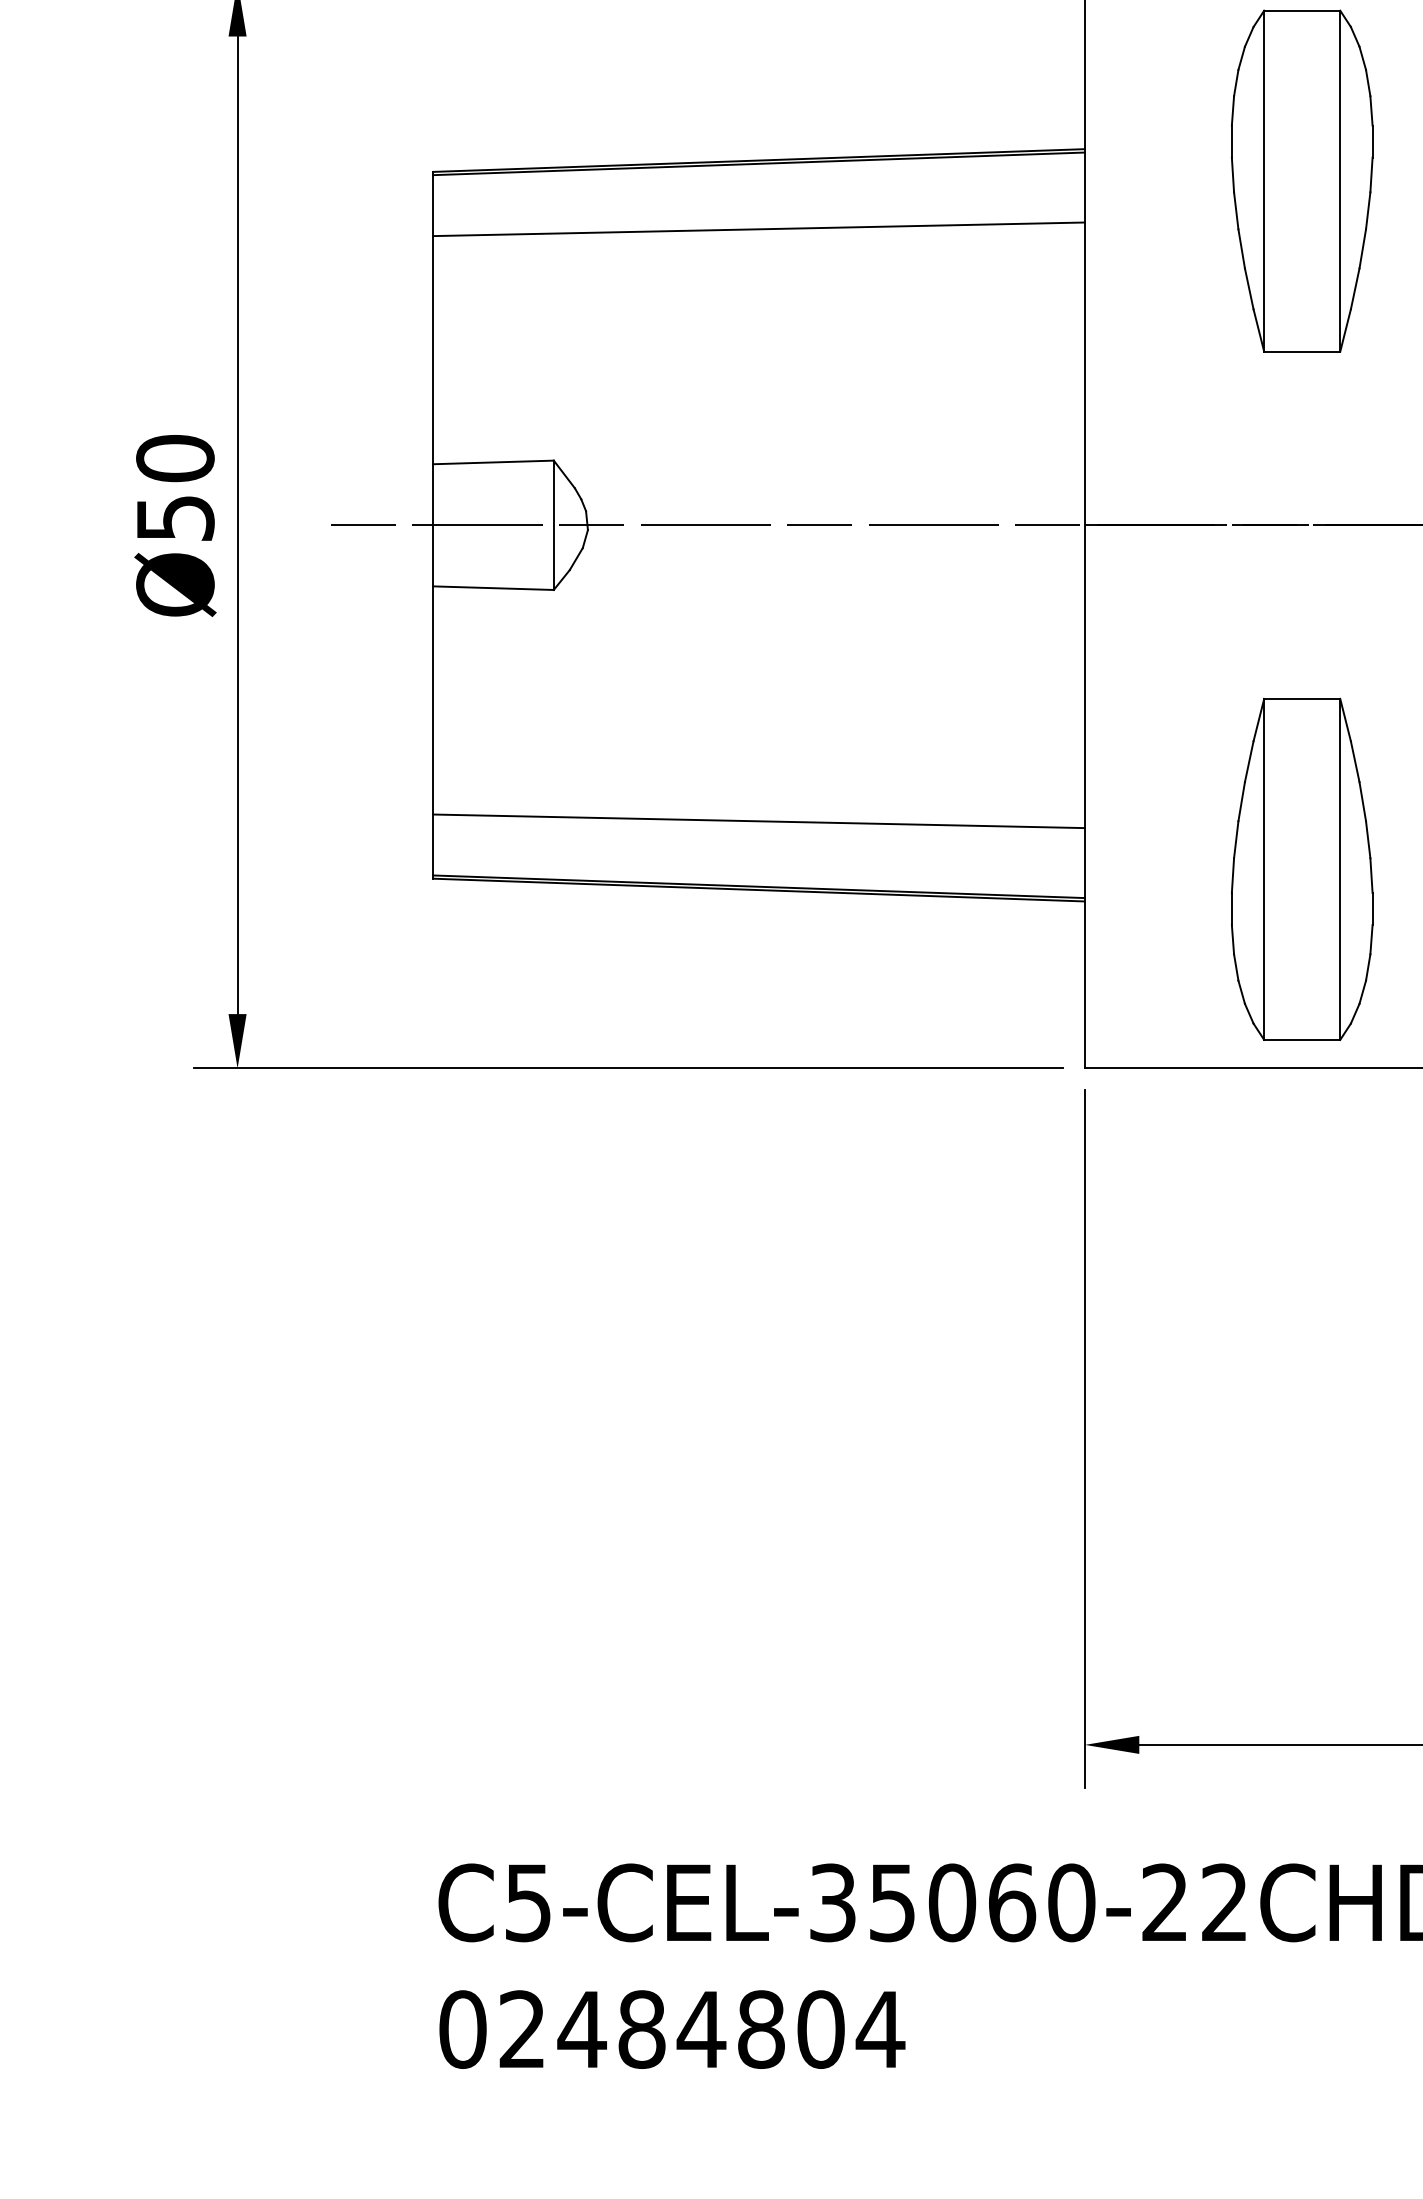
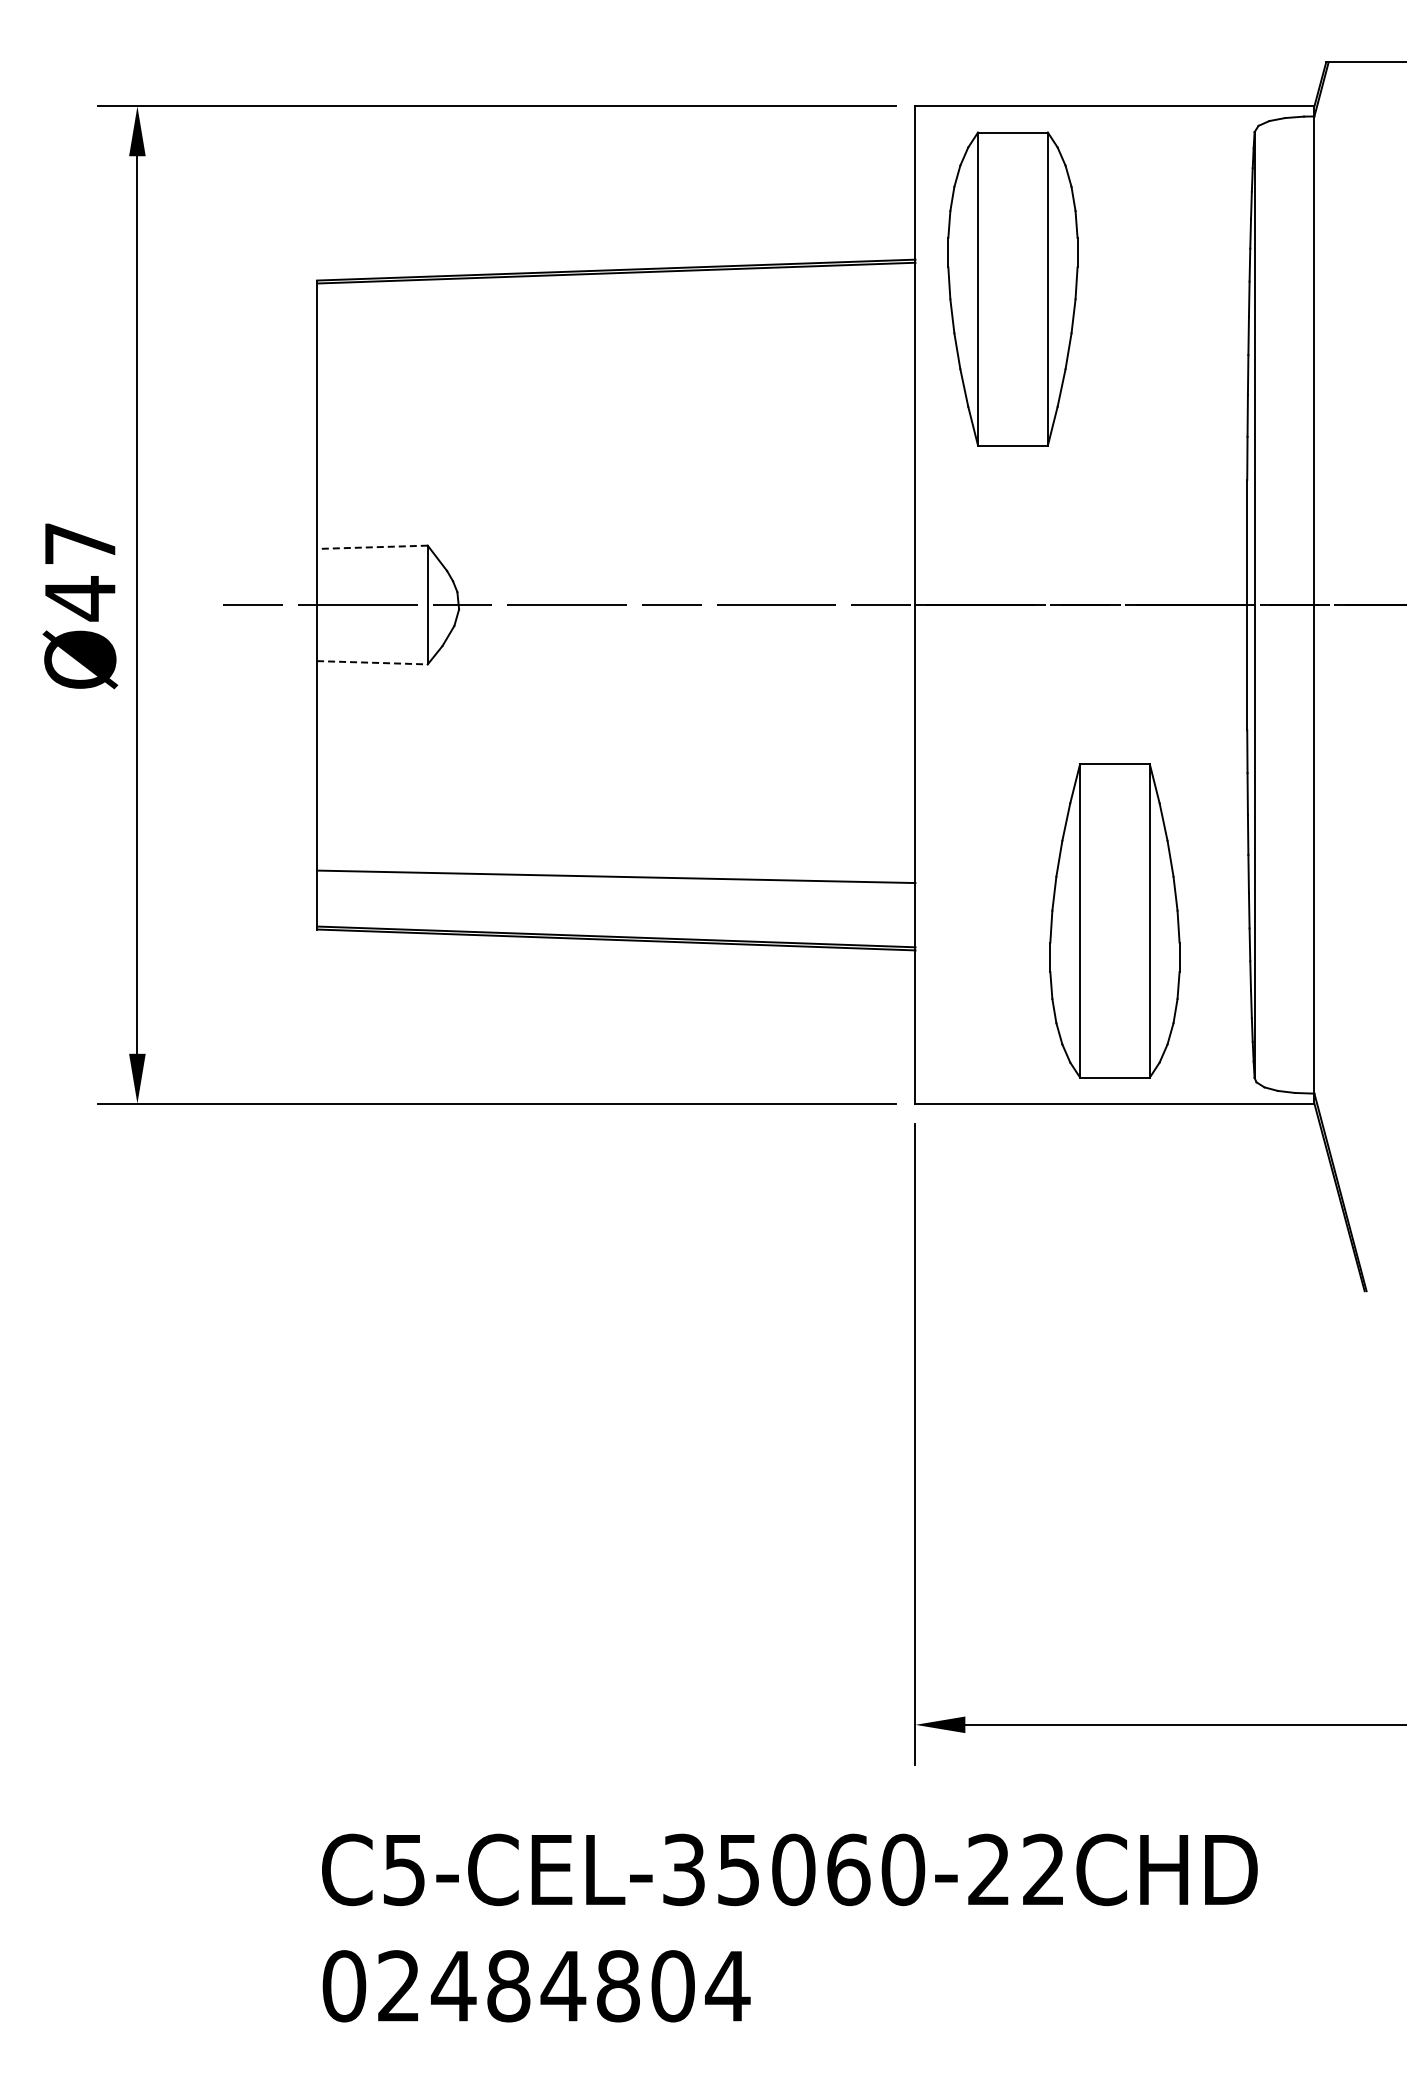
part: (1301, 180) -> (1012, 288), moved
line: (759, 229) -> (616, 333), removed
line: (492, 462) -> (371, 547), solid -> dashed
text: (175, 488) -> (80, 571), Ø50 -> Ø47
line: (493, 587) -> (372, 662), solid -> dashed

